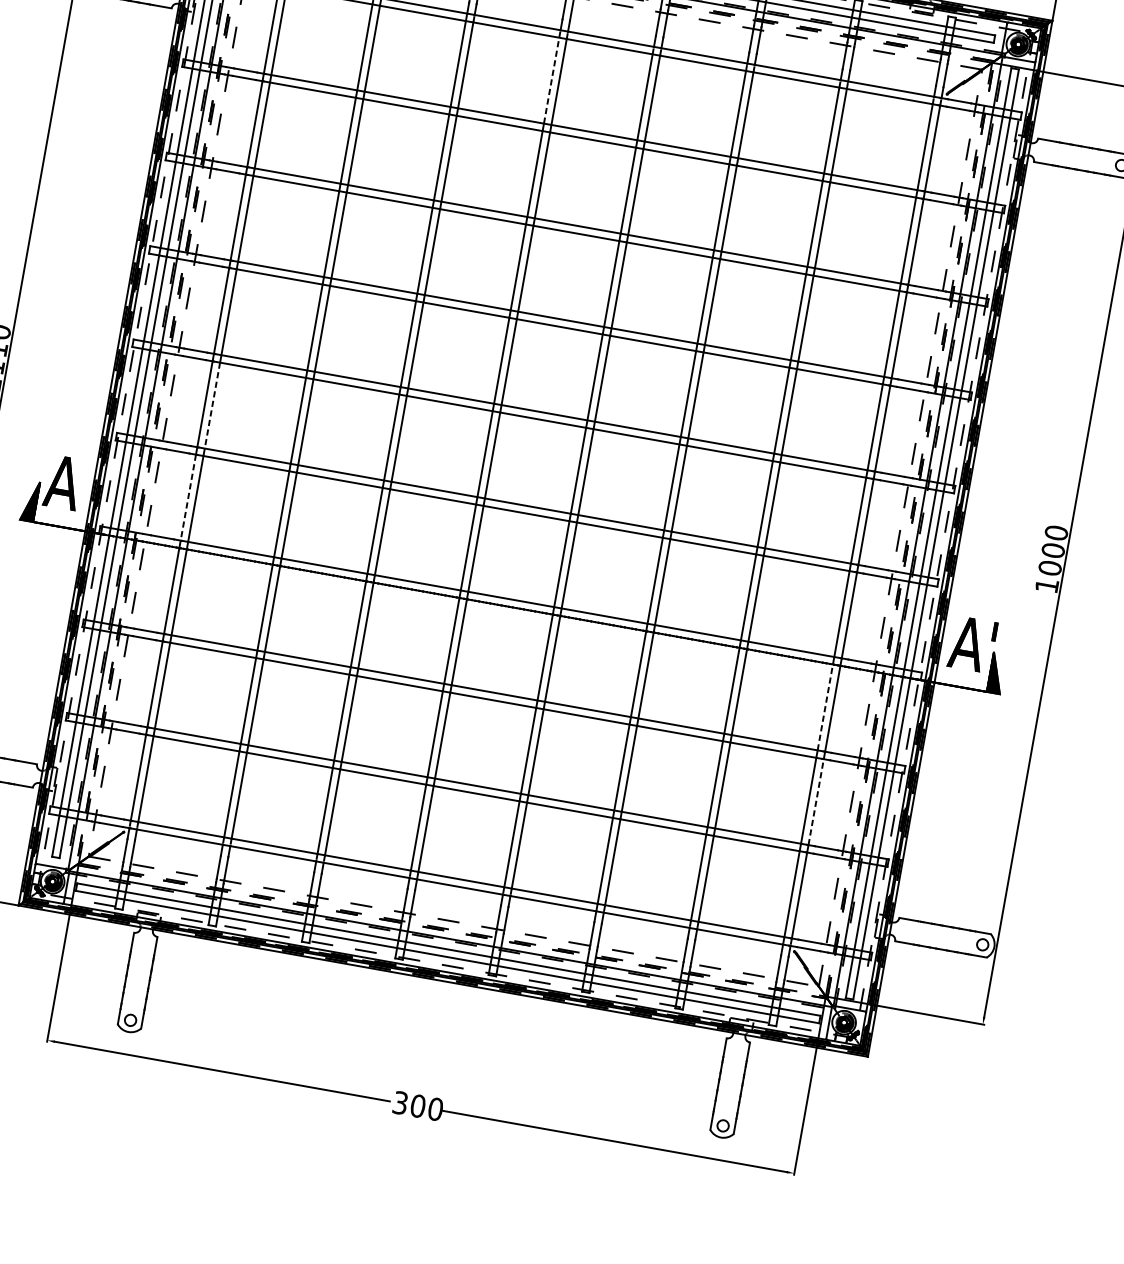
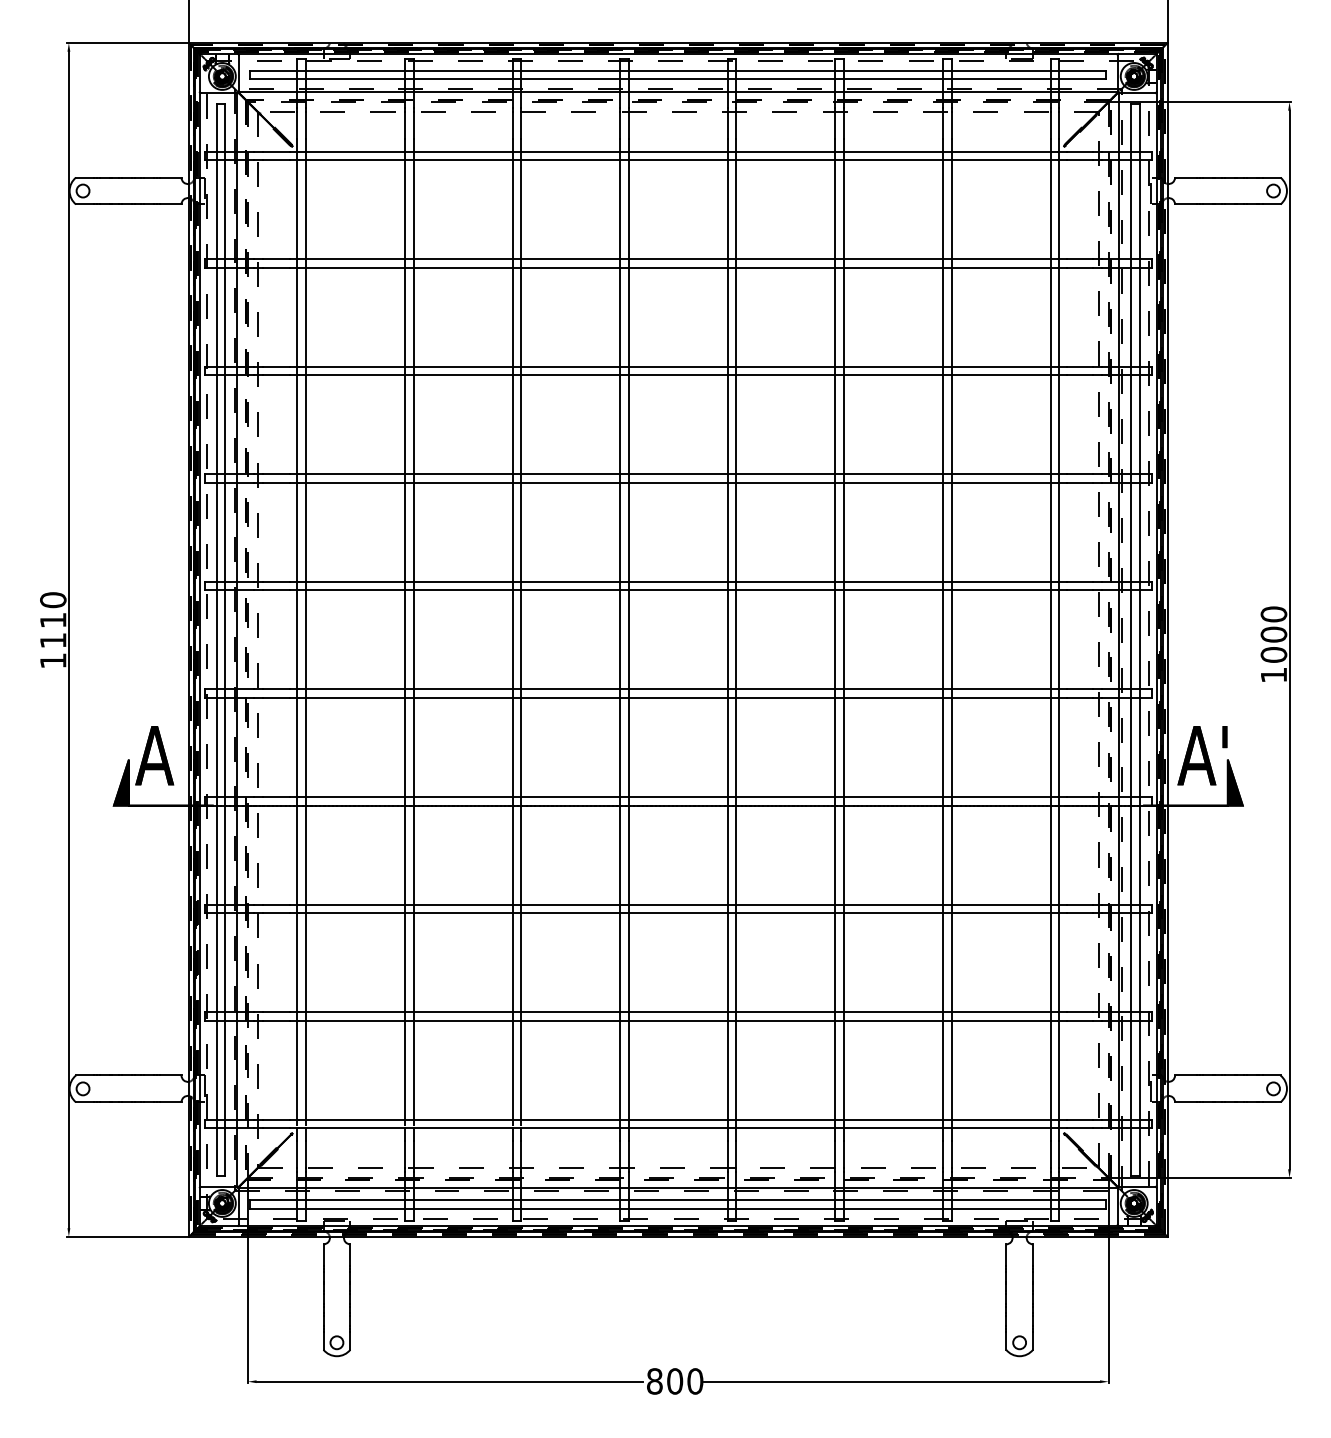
line: (551, 80) -> (620, 209), dashed -> solid
line: (212, 406) -> (306, 640), dashed -> solid
line: (188, 498) -> (297, 748), dashed -> solid
line: (825, 706) -> (1050, 854), dashed -> solid
line: (816, 802) -> (1059, 962), dashed -> solid
text: (400, 1103) -> (654, 1381), 300 -> 800

